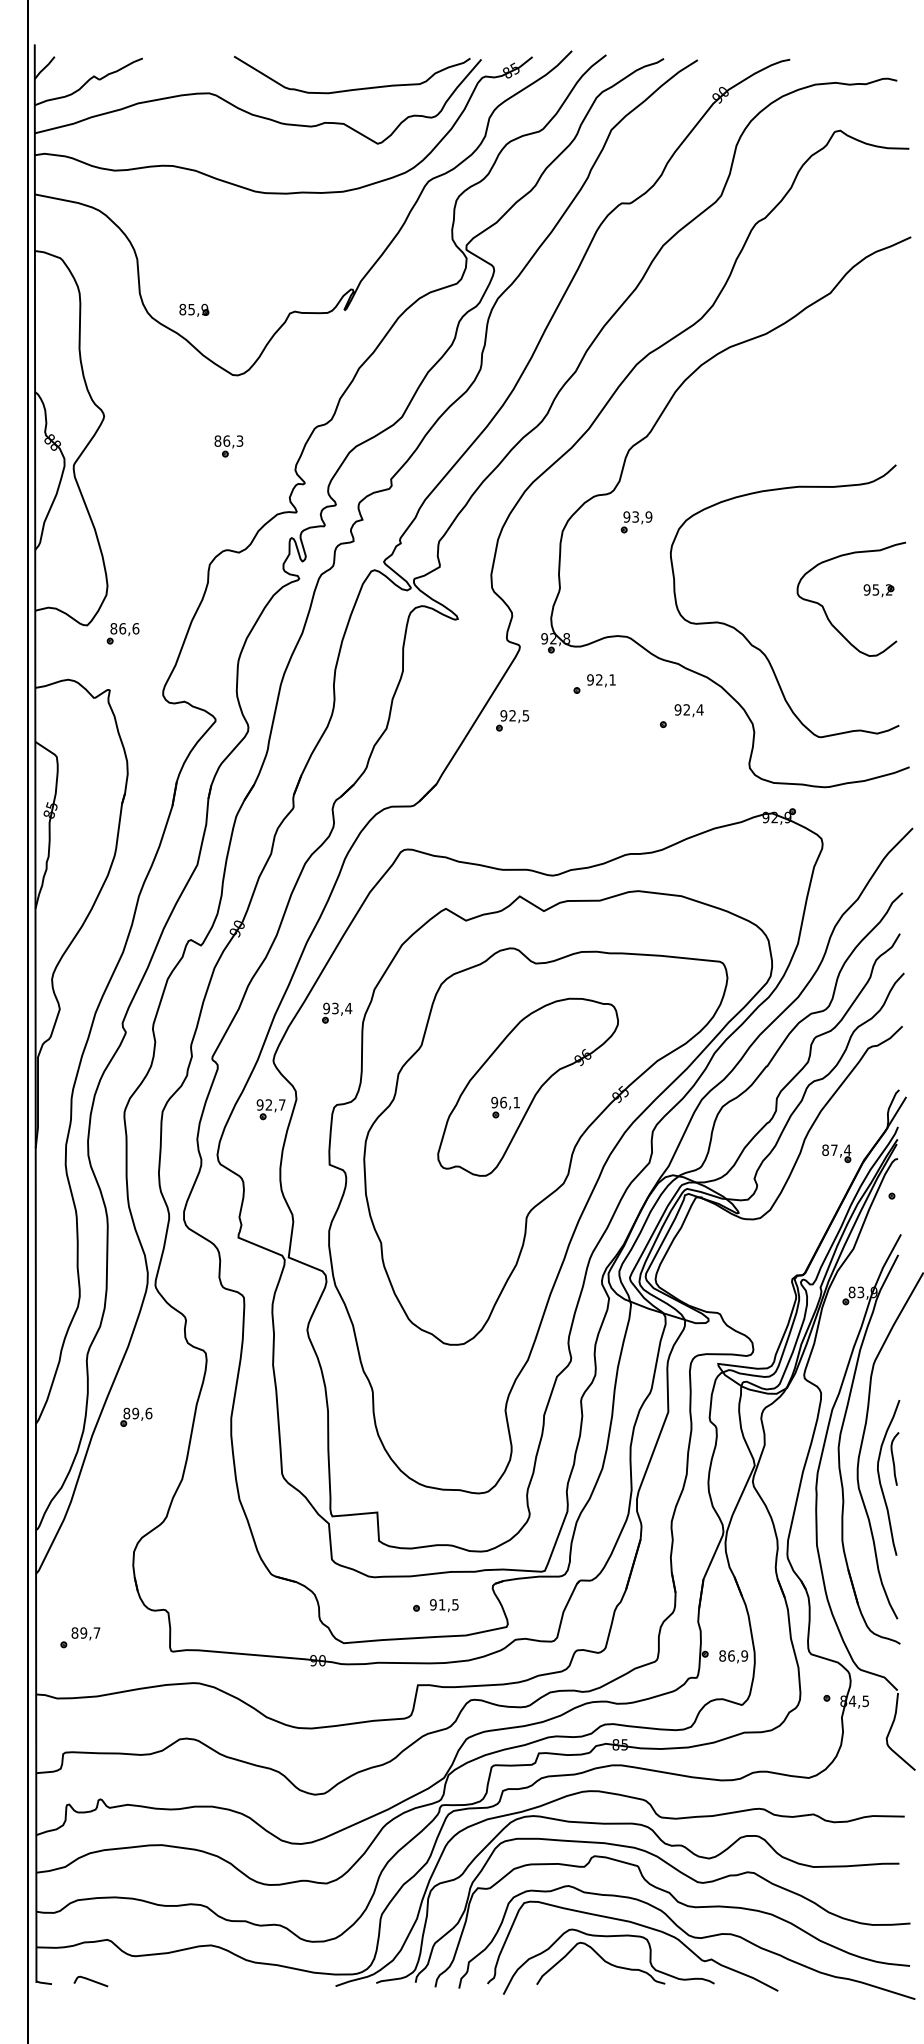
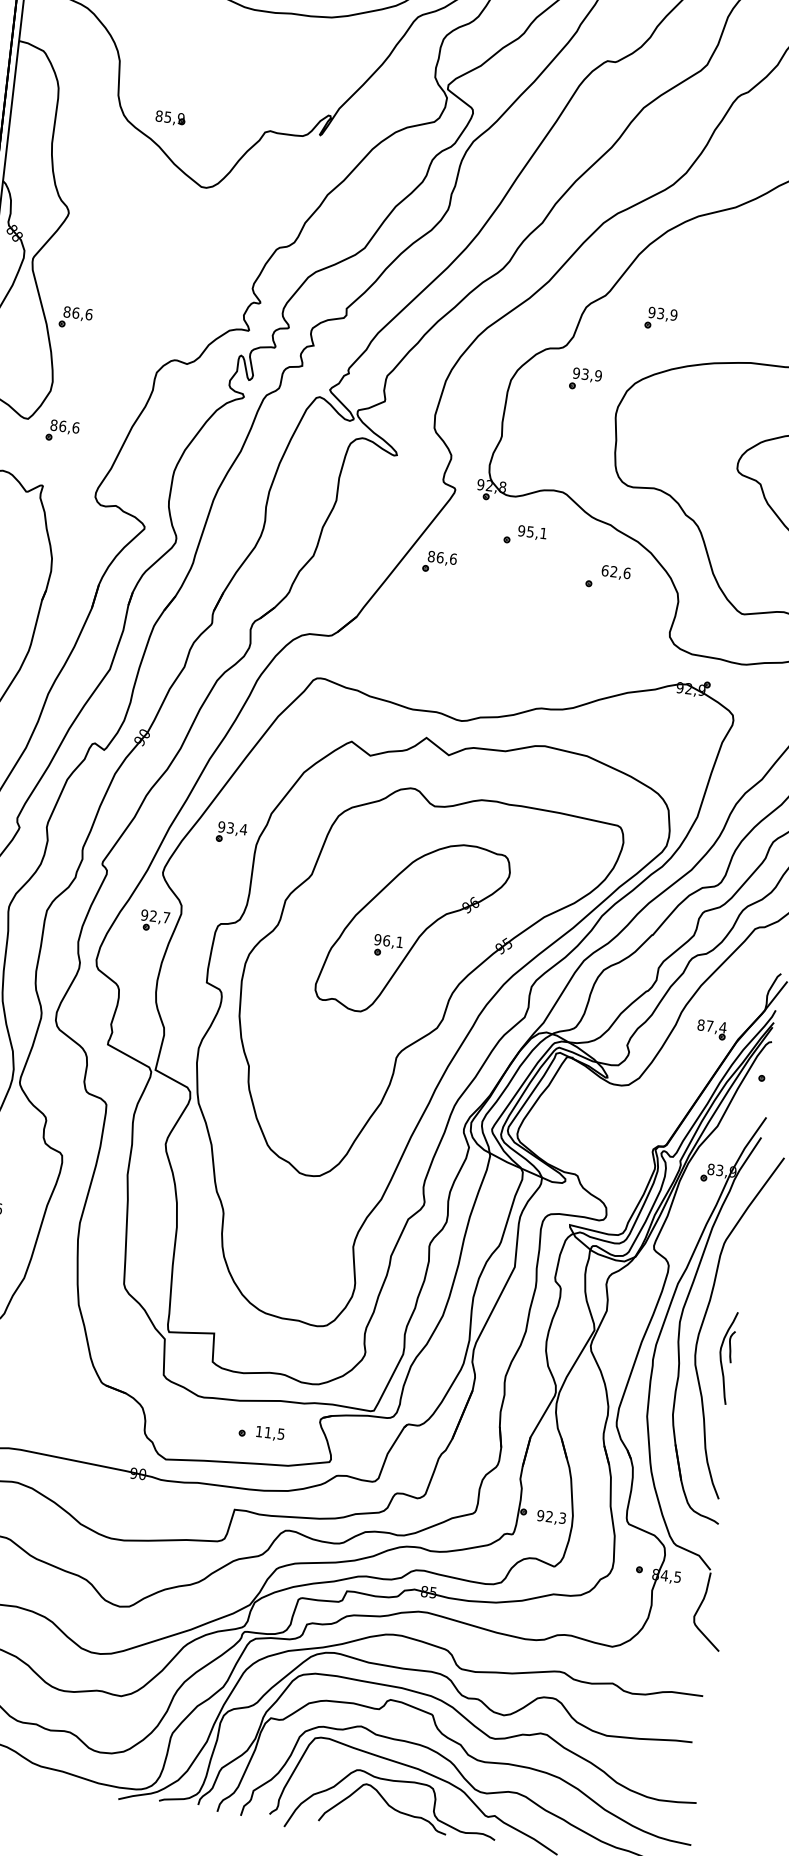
part: (228, 446) -> (188, 257), removed
part: (704, 453) -> (660, 319), added
part: (122, 519) -> (75, 317), added
text: (599, 679) -> (530, 531), 92,1 -> 95,1
text: (688, 709) -> (615, 571), 92,4 -> 62,6
text: (514, 715) -> (442, 557), 92,5 -> 86,6
part: (888, 1477) -> (726, 1357), size x0.6
text: (433, 1604) -> (259, 1431), 91,5 -> 11,5
text: (733, 1655) -> (551, 1516), 86,9 -> 92,3

